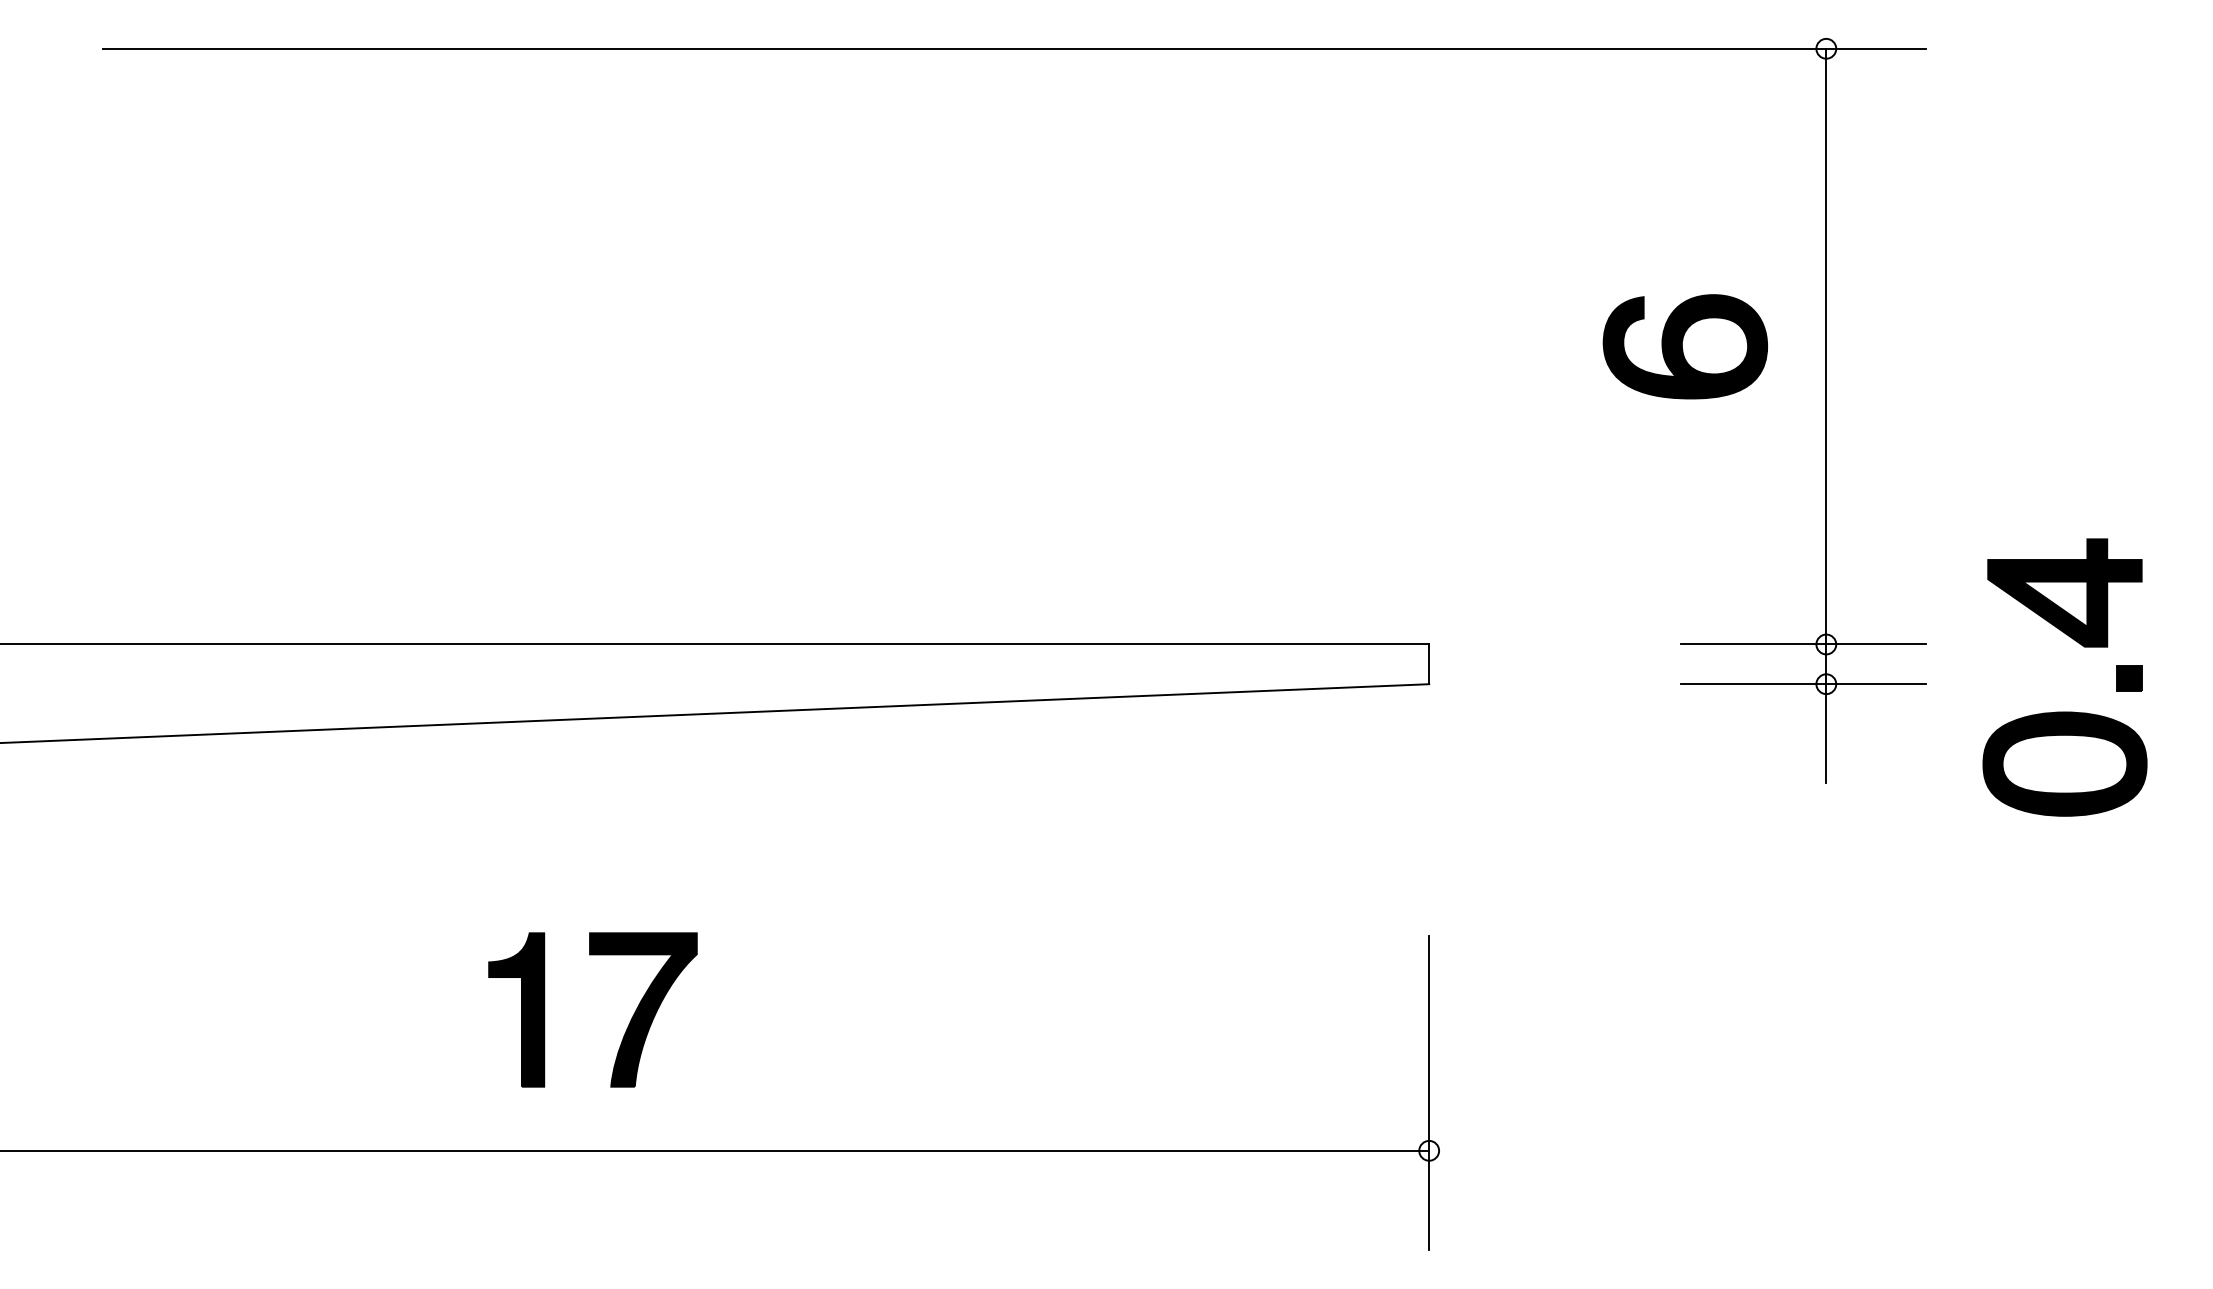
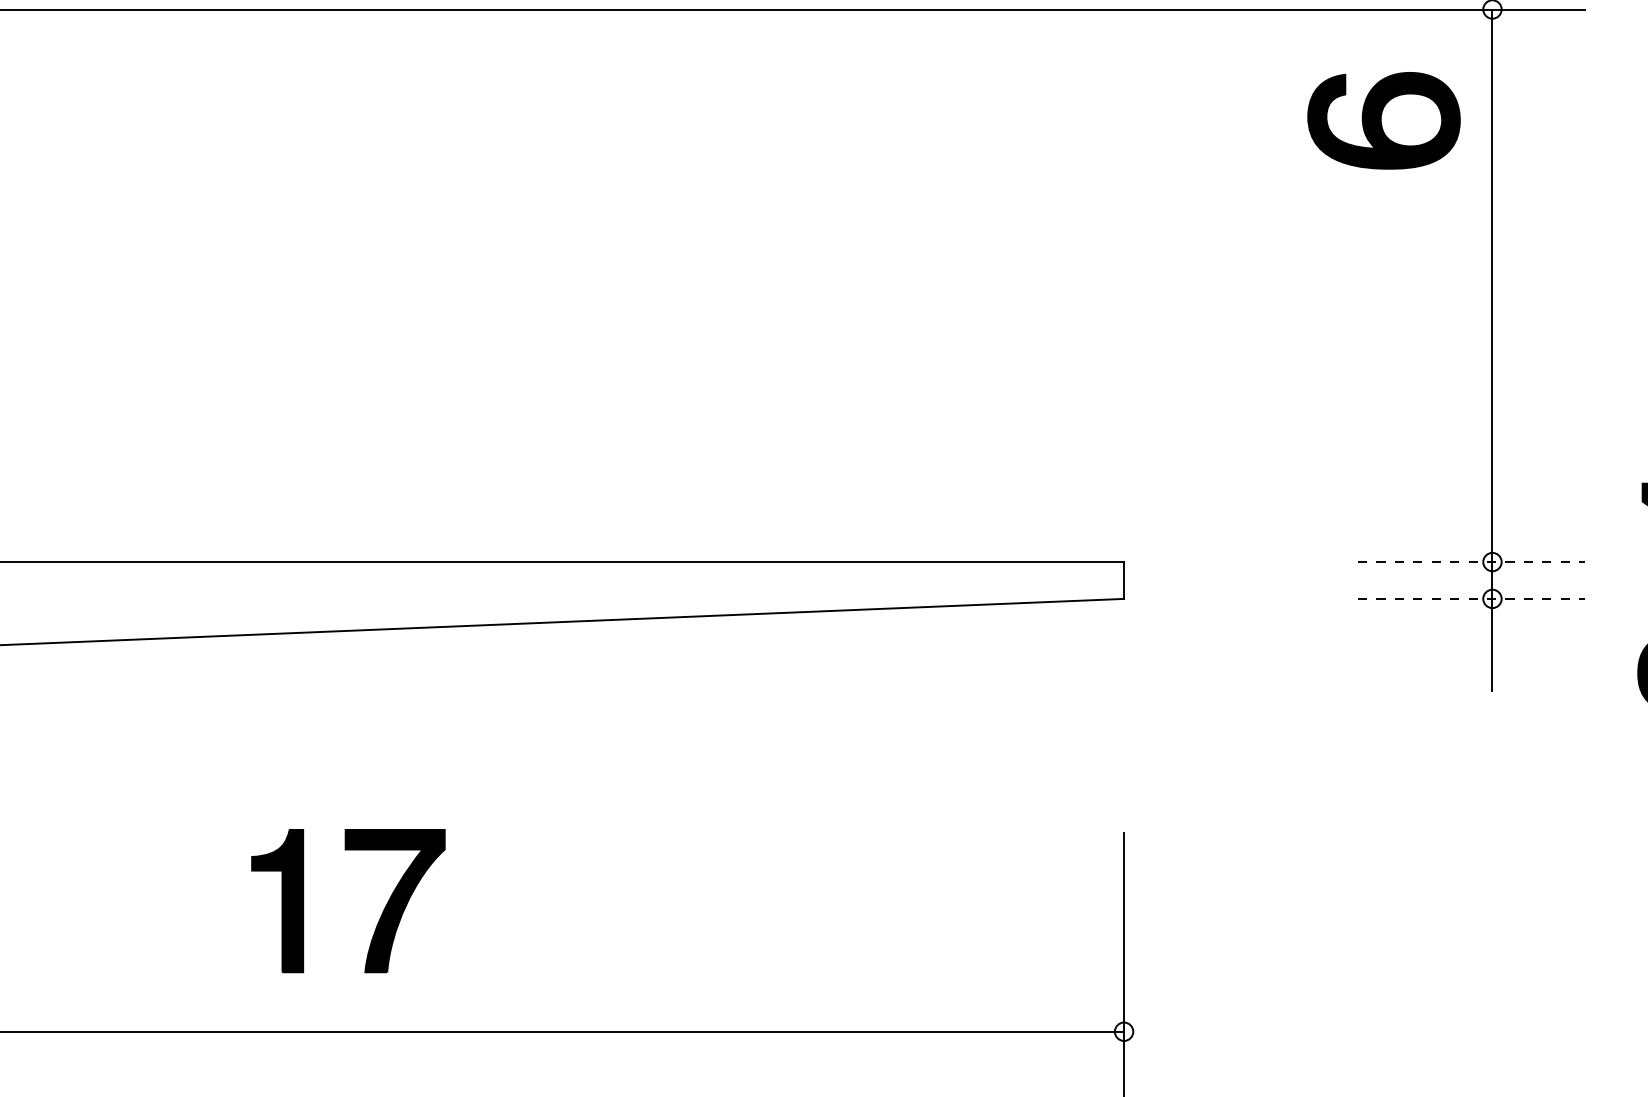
part: (1684, 346) -> (1383, 120), moved
line: (1803, 644) -> (1471, 562), solid -> dashed
line: (1803, 684) -> (1471, 599), solid -> dashed

